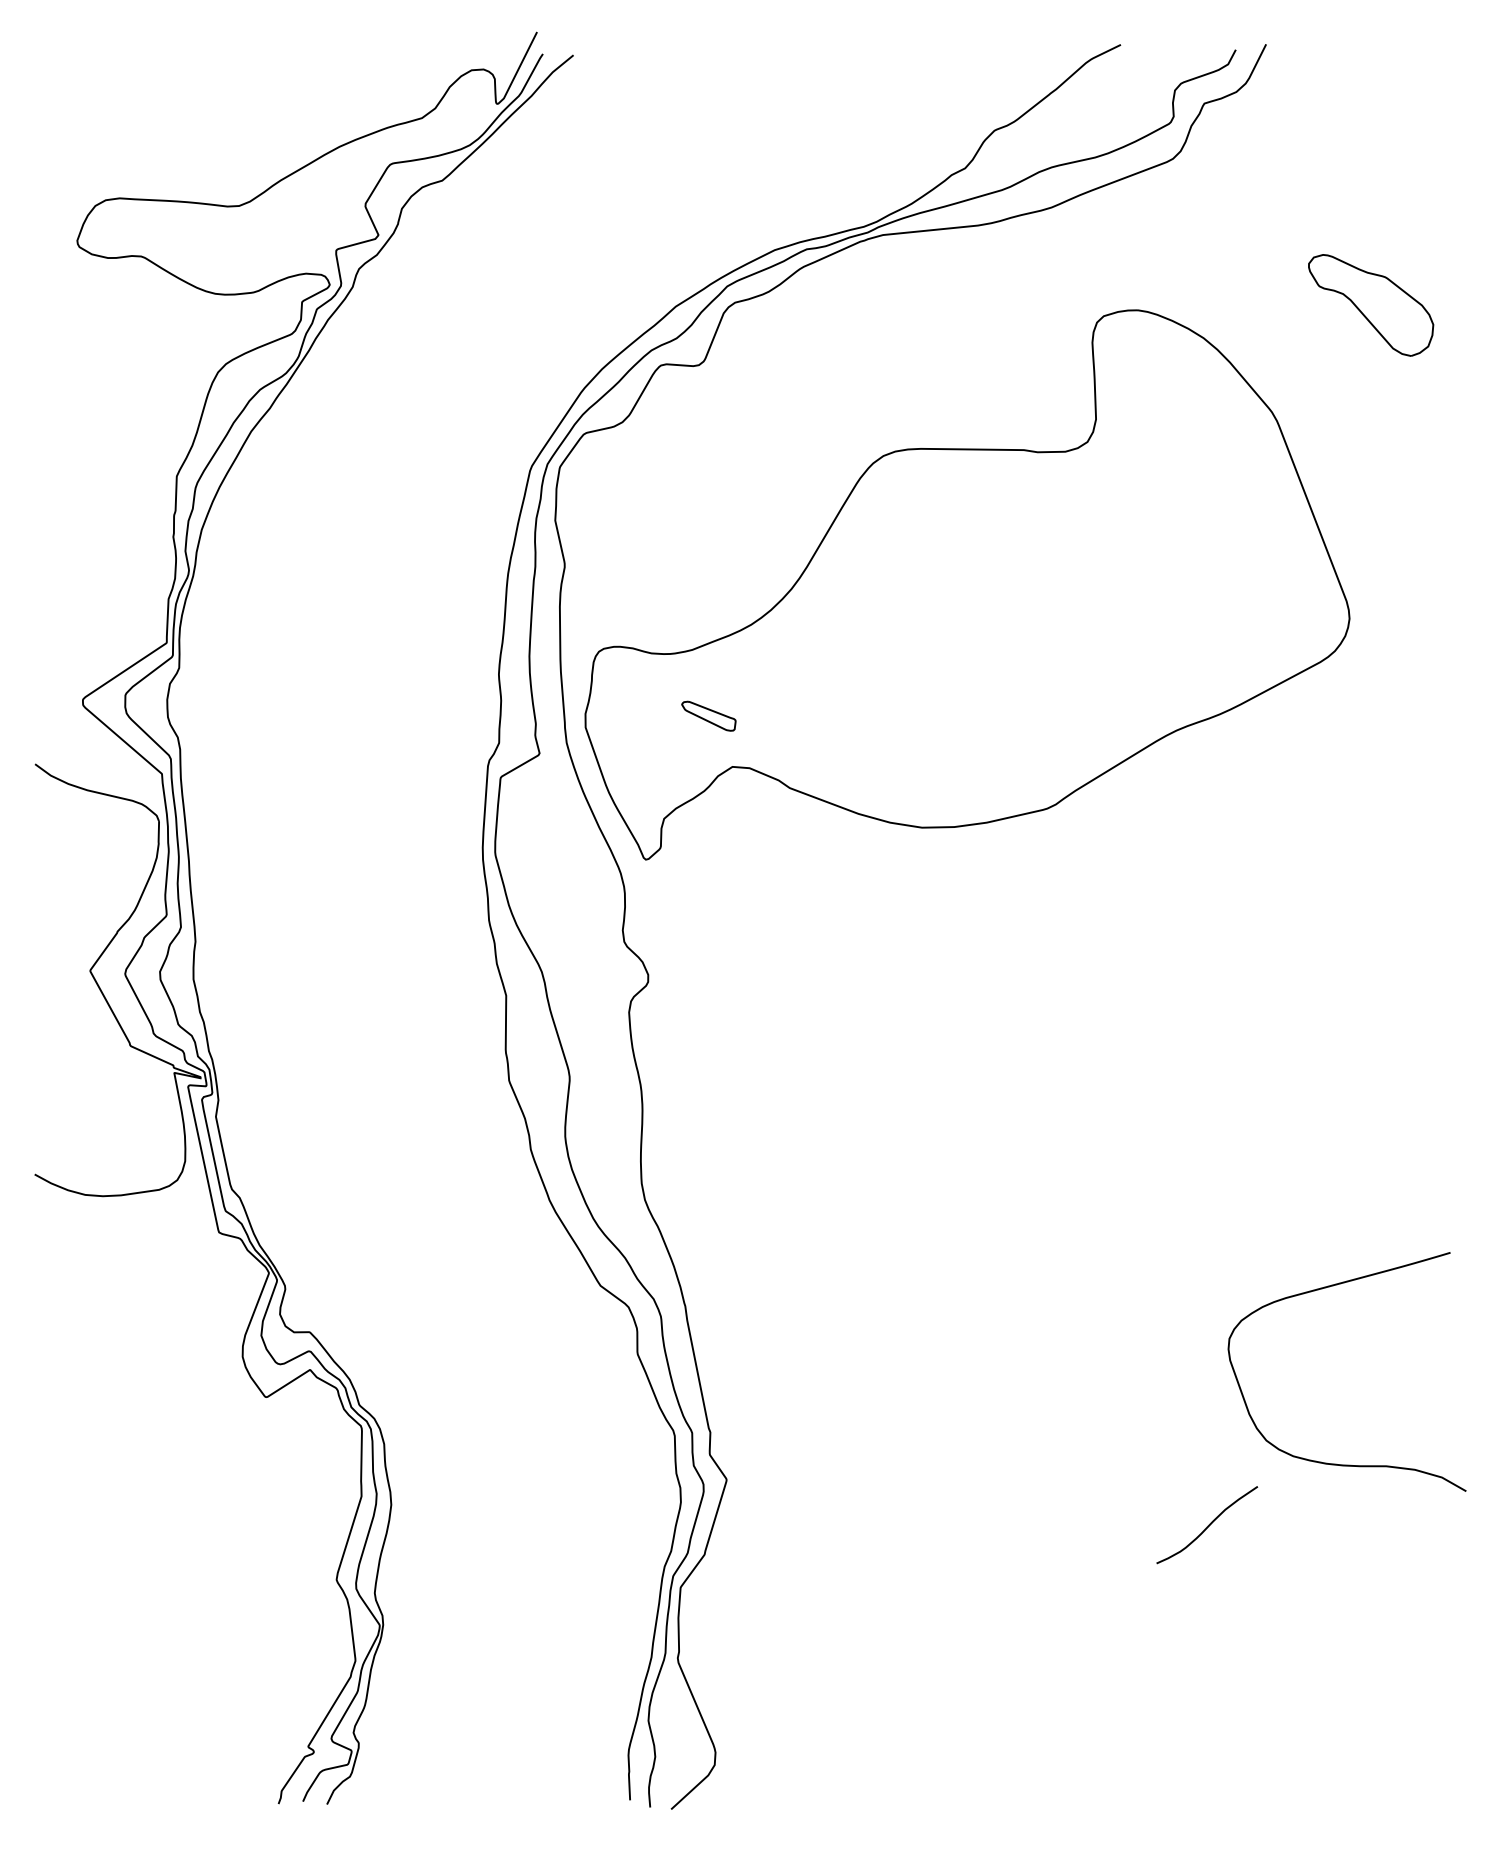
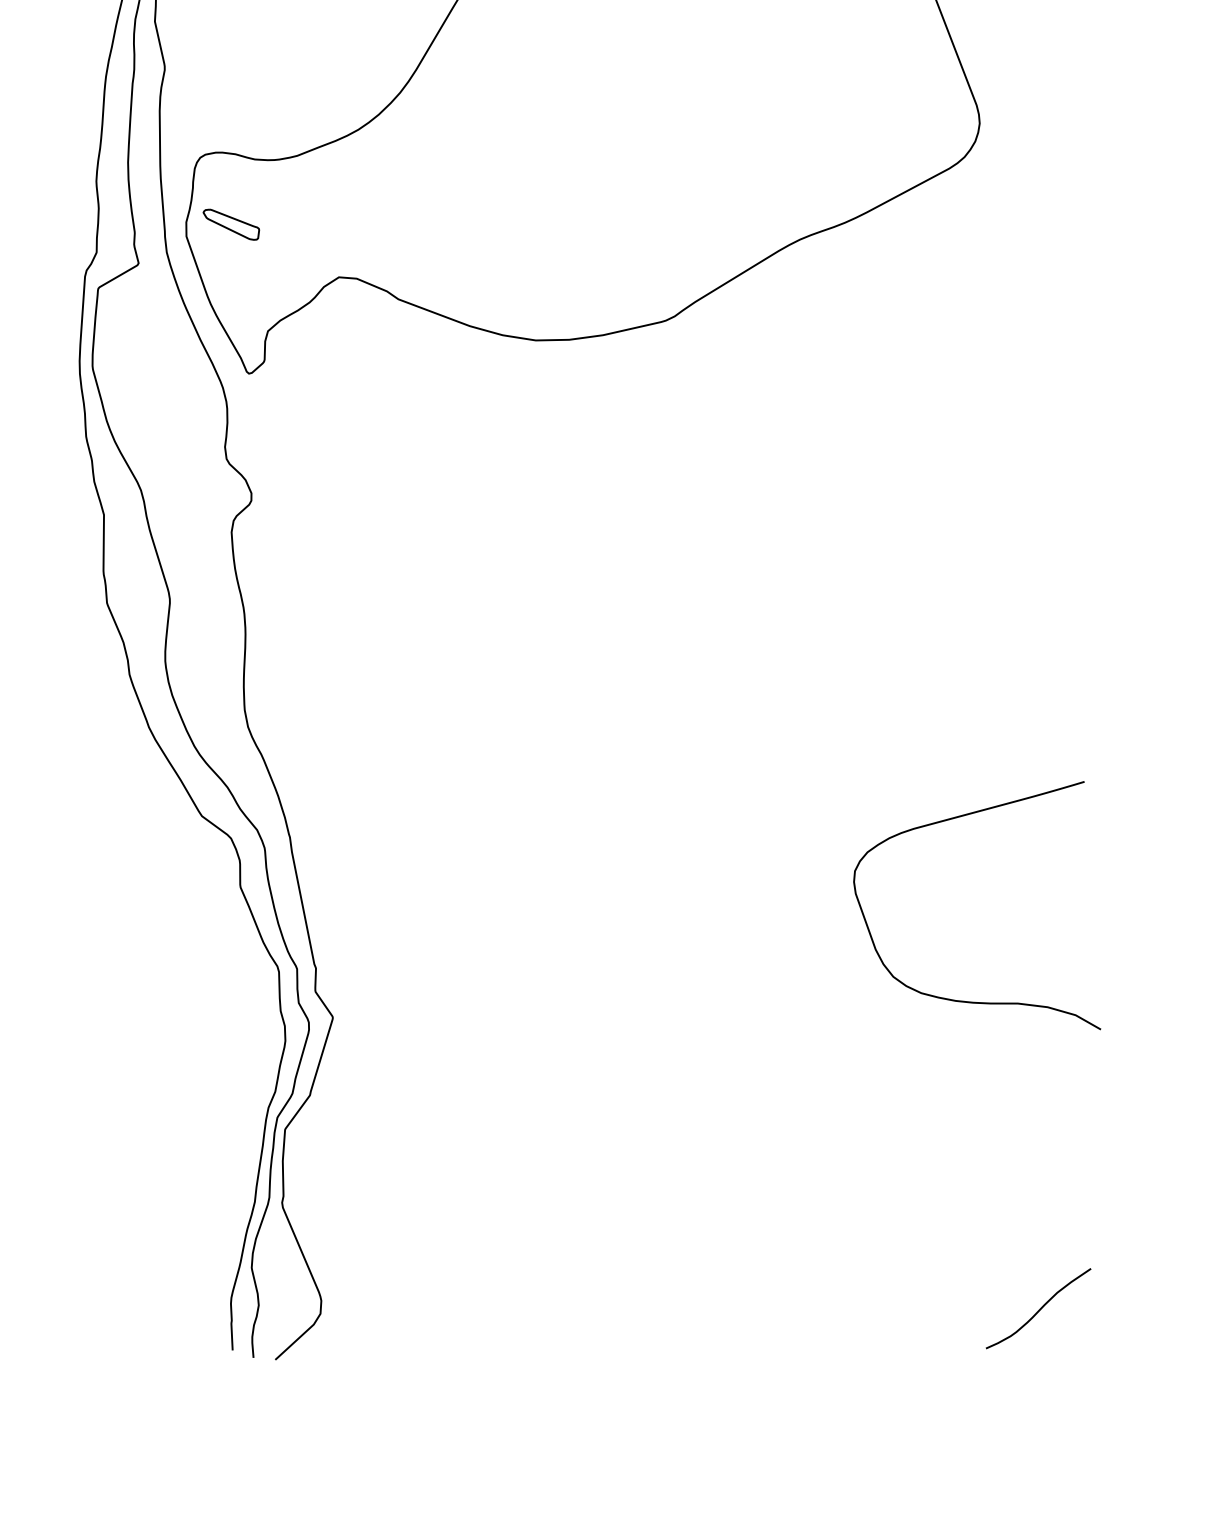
part: (708, 715) -> (230, 223), moved
curve: (1207, 1525) -> (1038, 1309), moved

